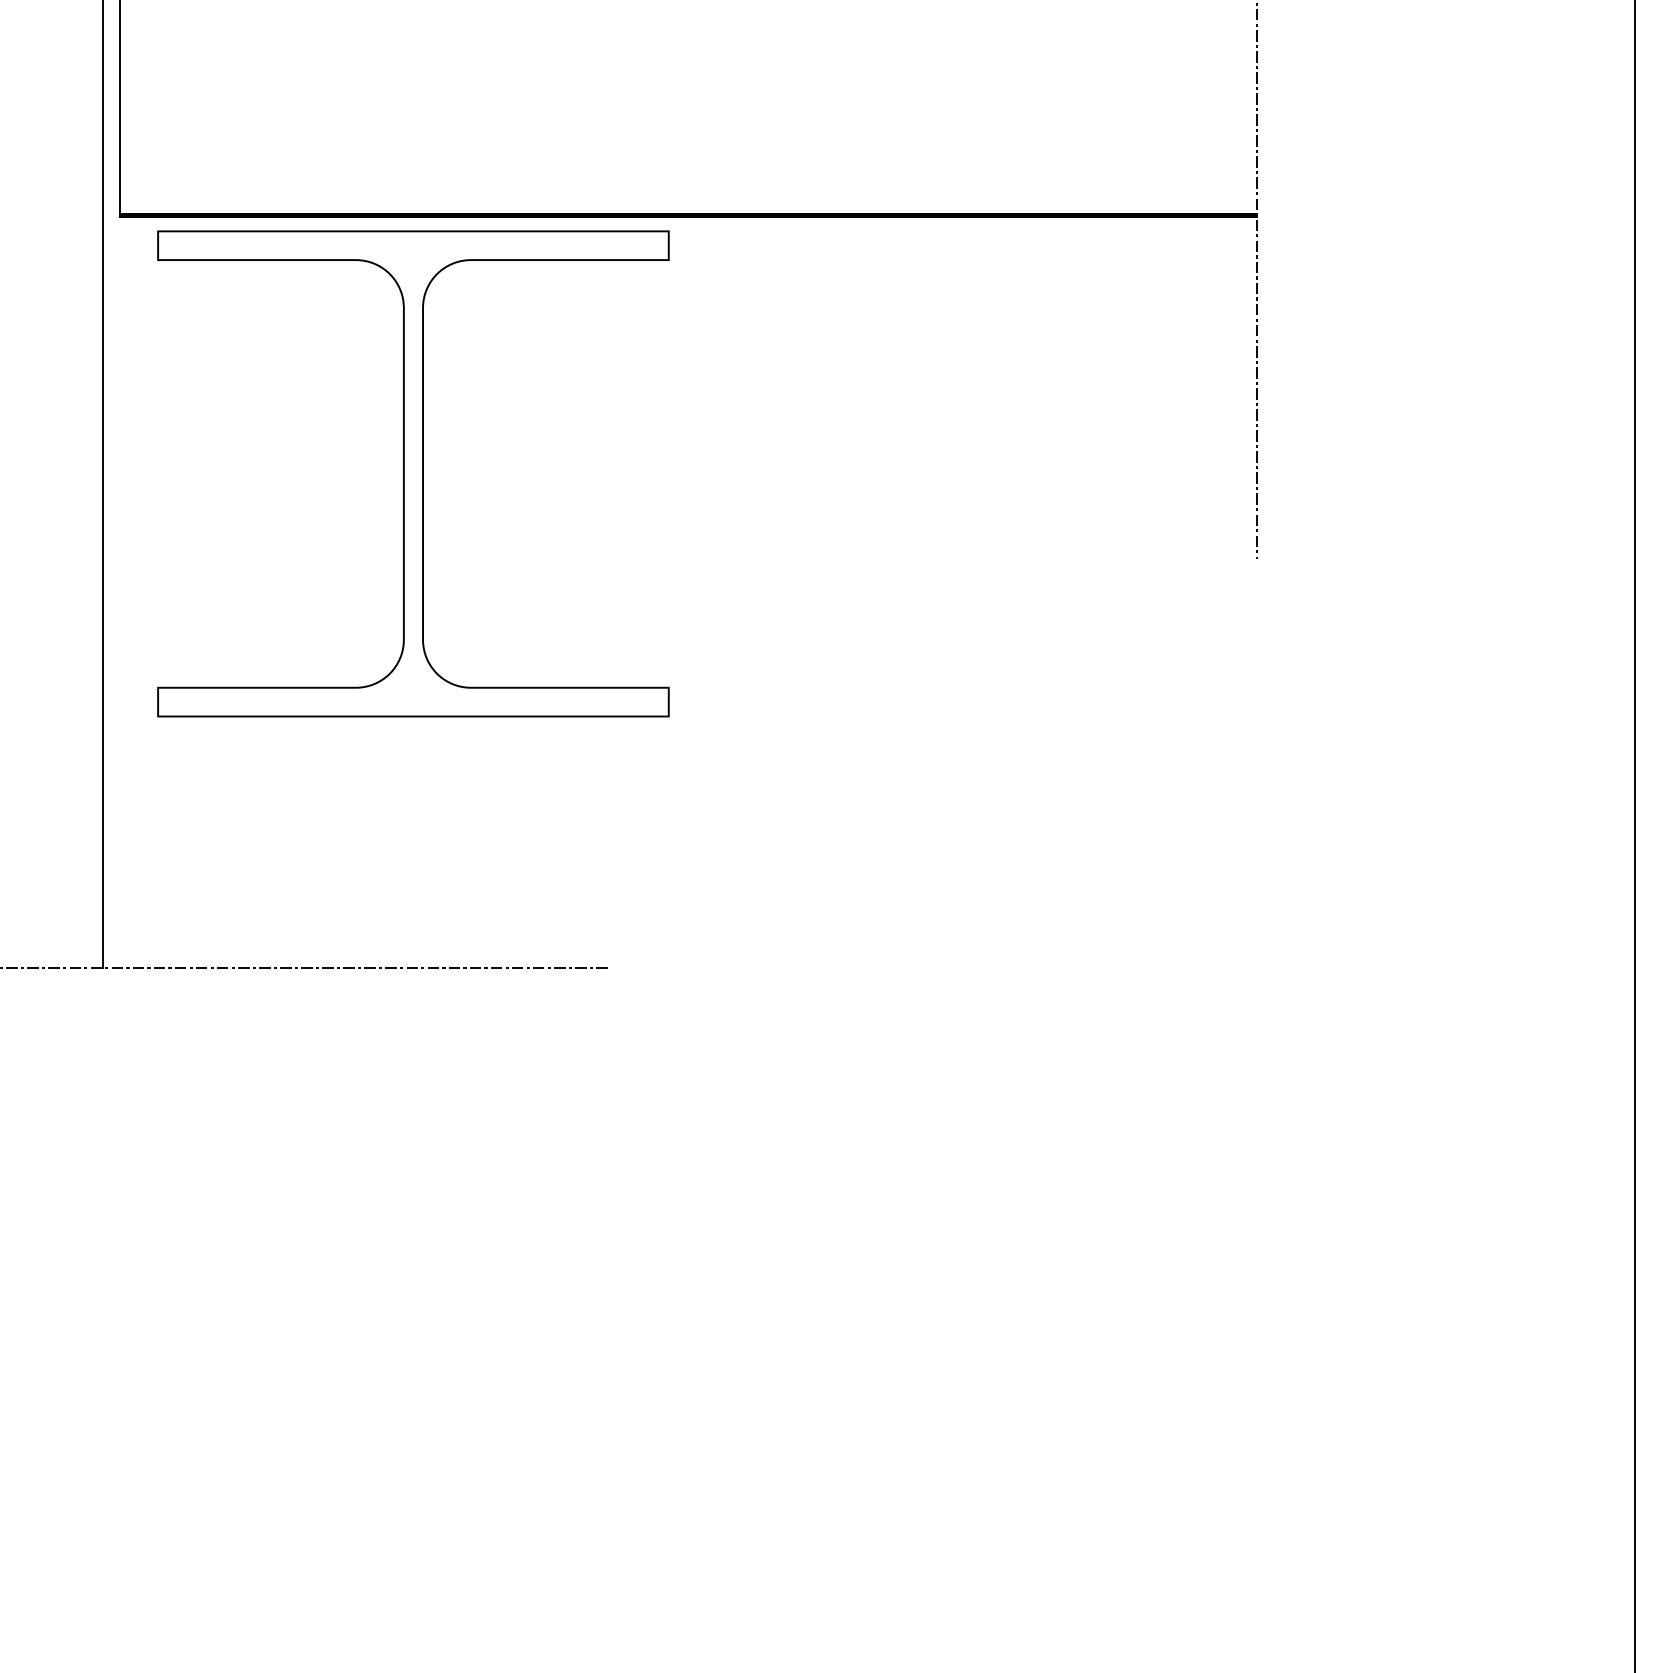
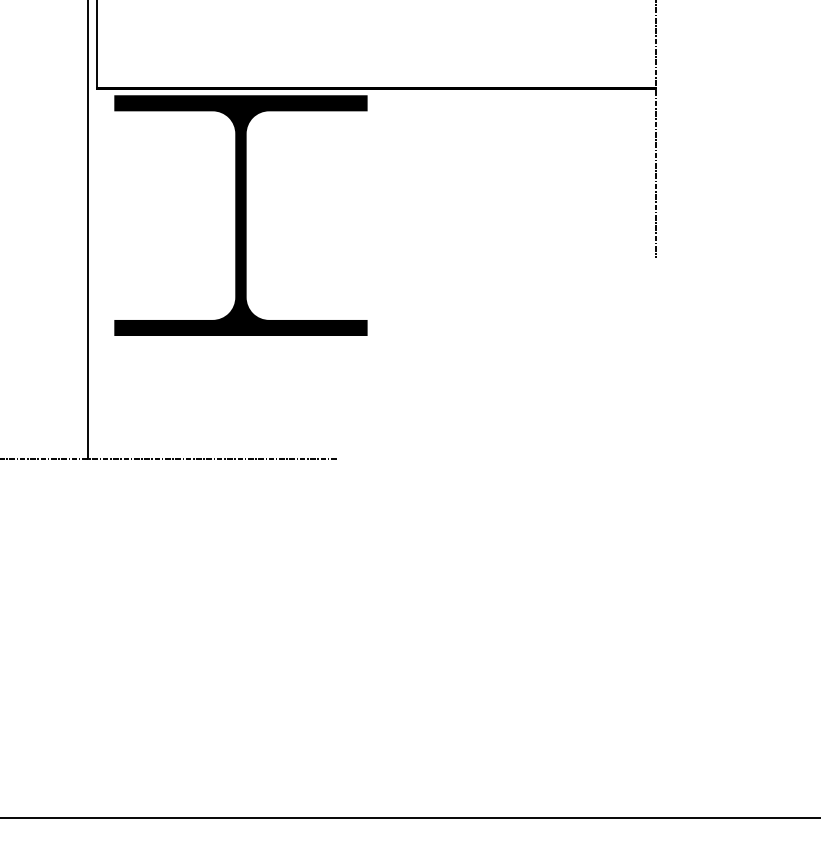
fill: (412, 473) -> (240, 215), added

